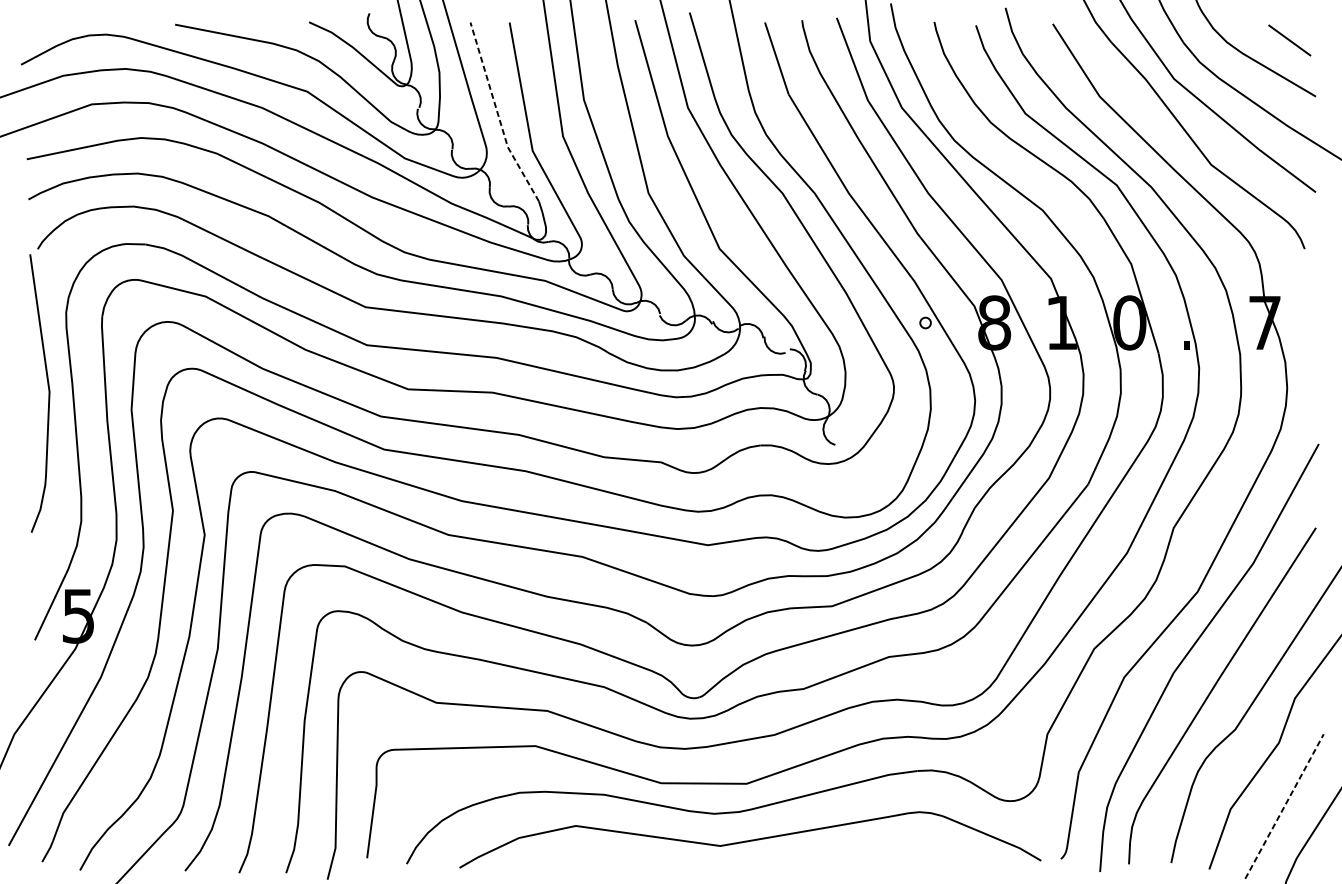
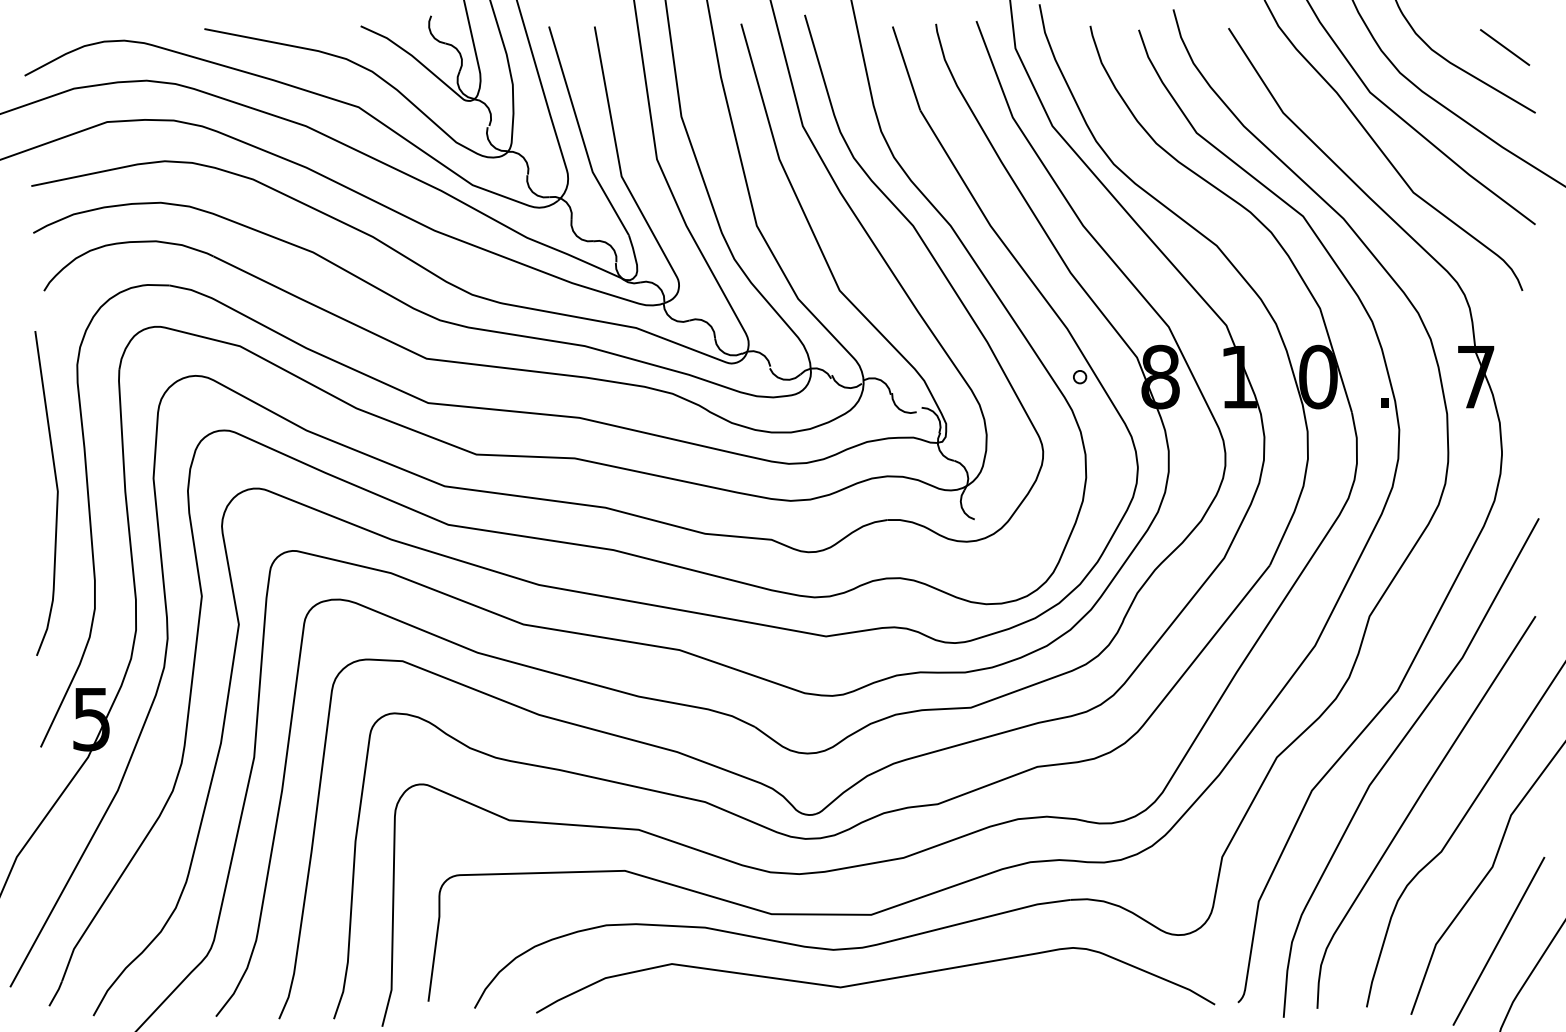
line: (498, 115) -> (581, 134), dashed -> solid
curve: (48, 393) -> (56, 493), moved
line: (1284, 806) -> (1498, 941), dashed -> solid

